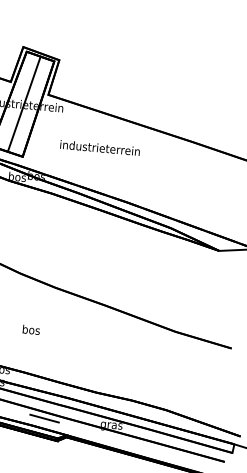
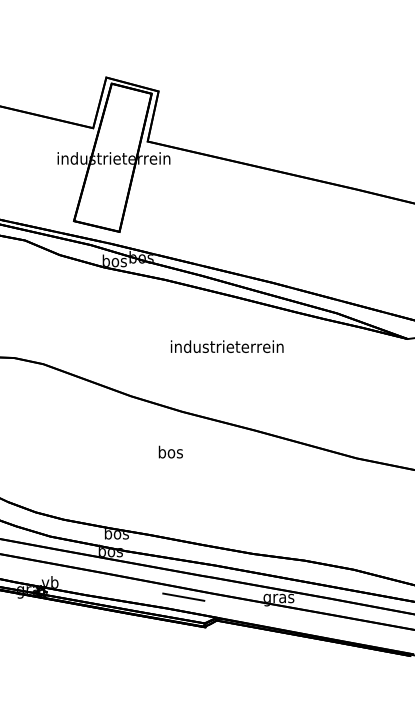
line: (23, 103) -> (114, 157), removed
text: (100, 147) -> (227, 346), moved
text: (31, 329) -> (170, 451), moved

